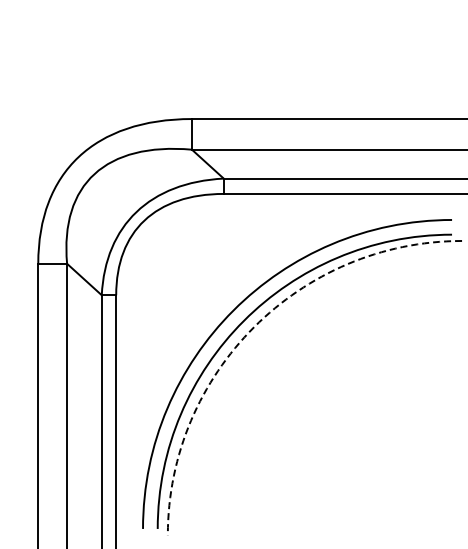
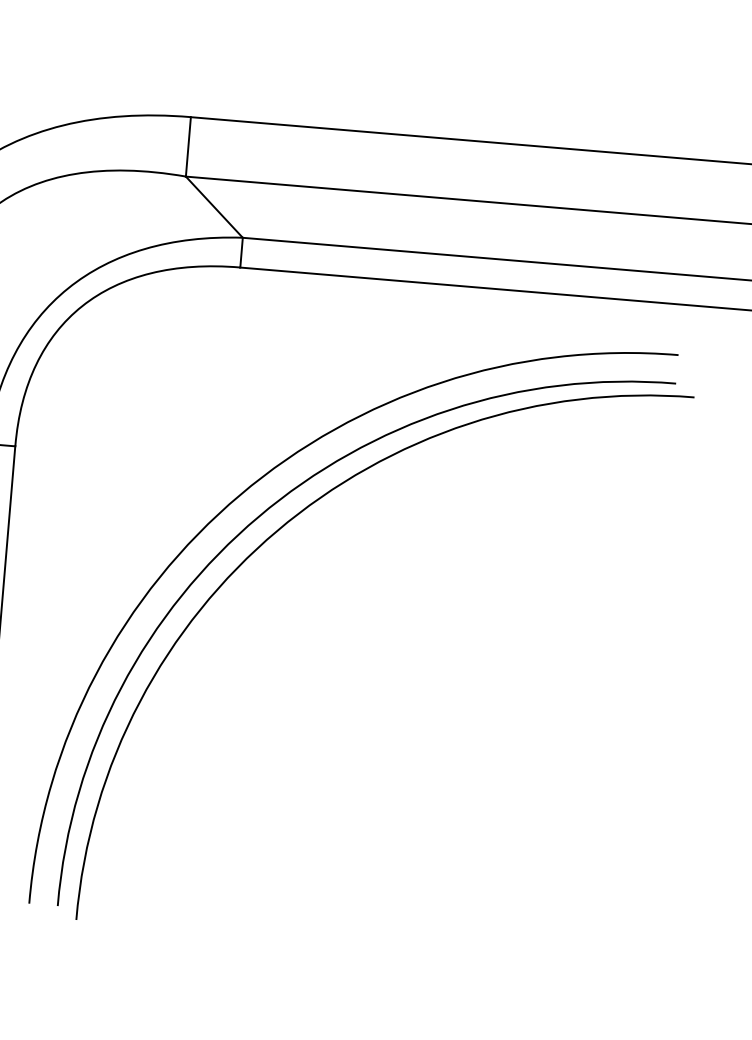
arc: (254, 327) -> (278, 531), dashed -> solid

